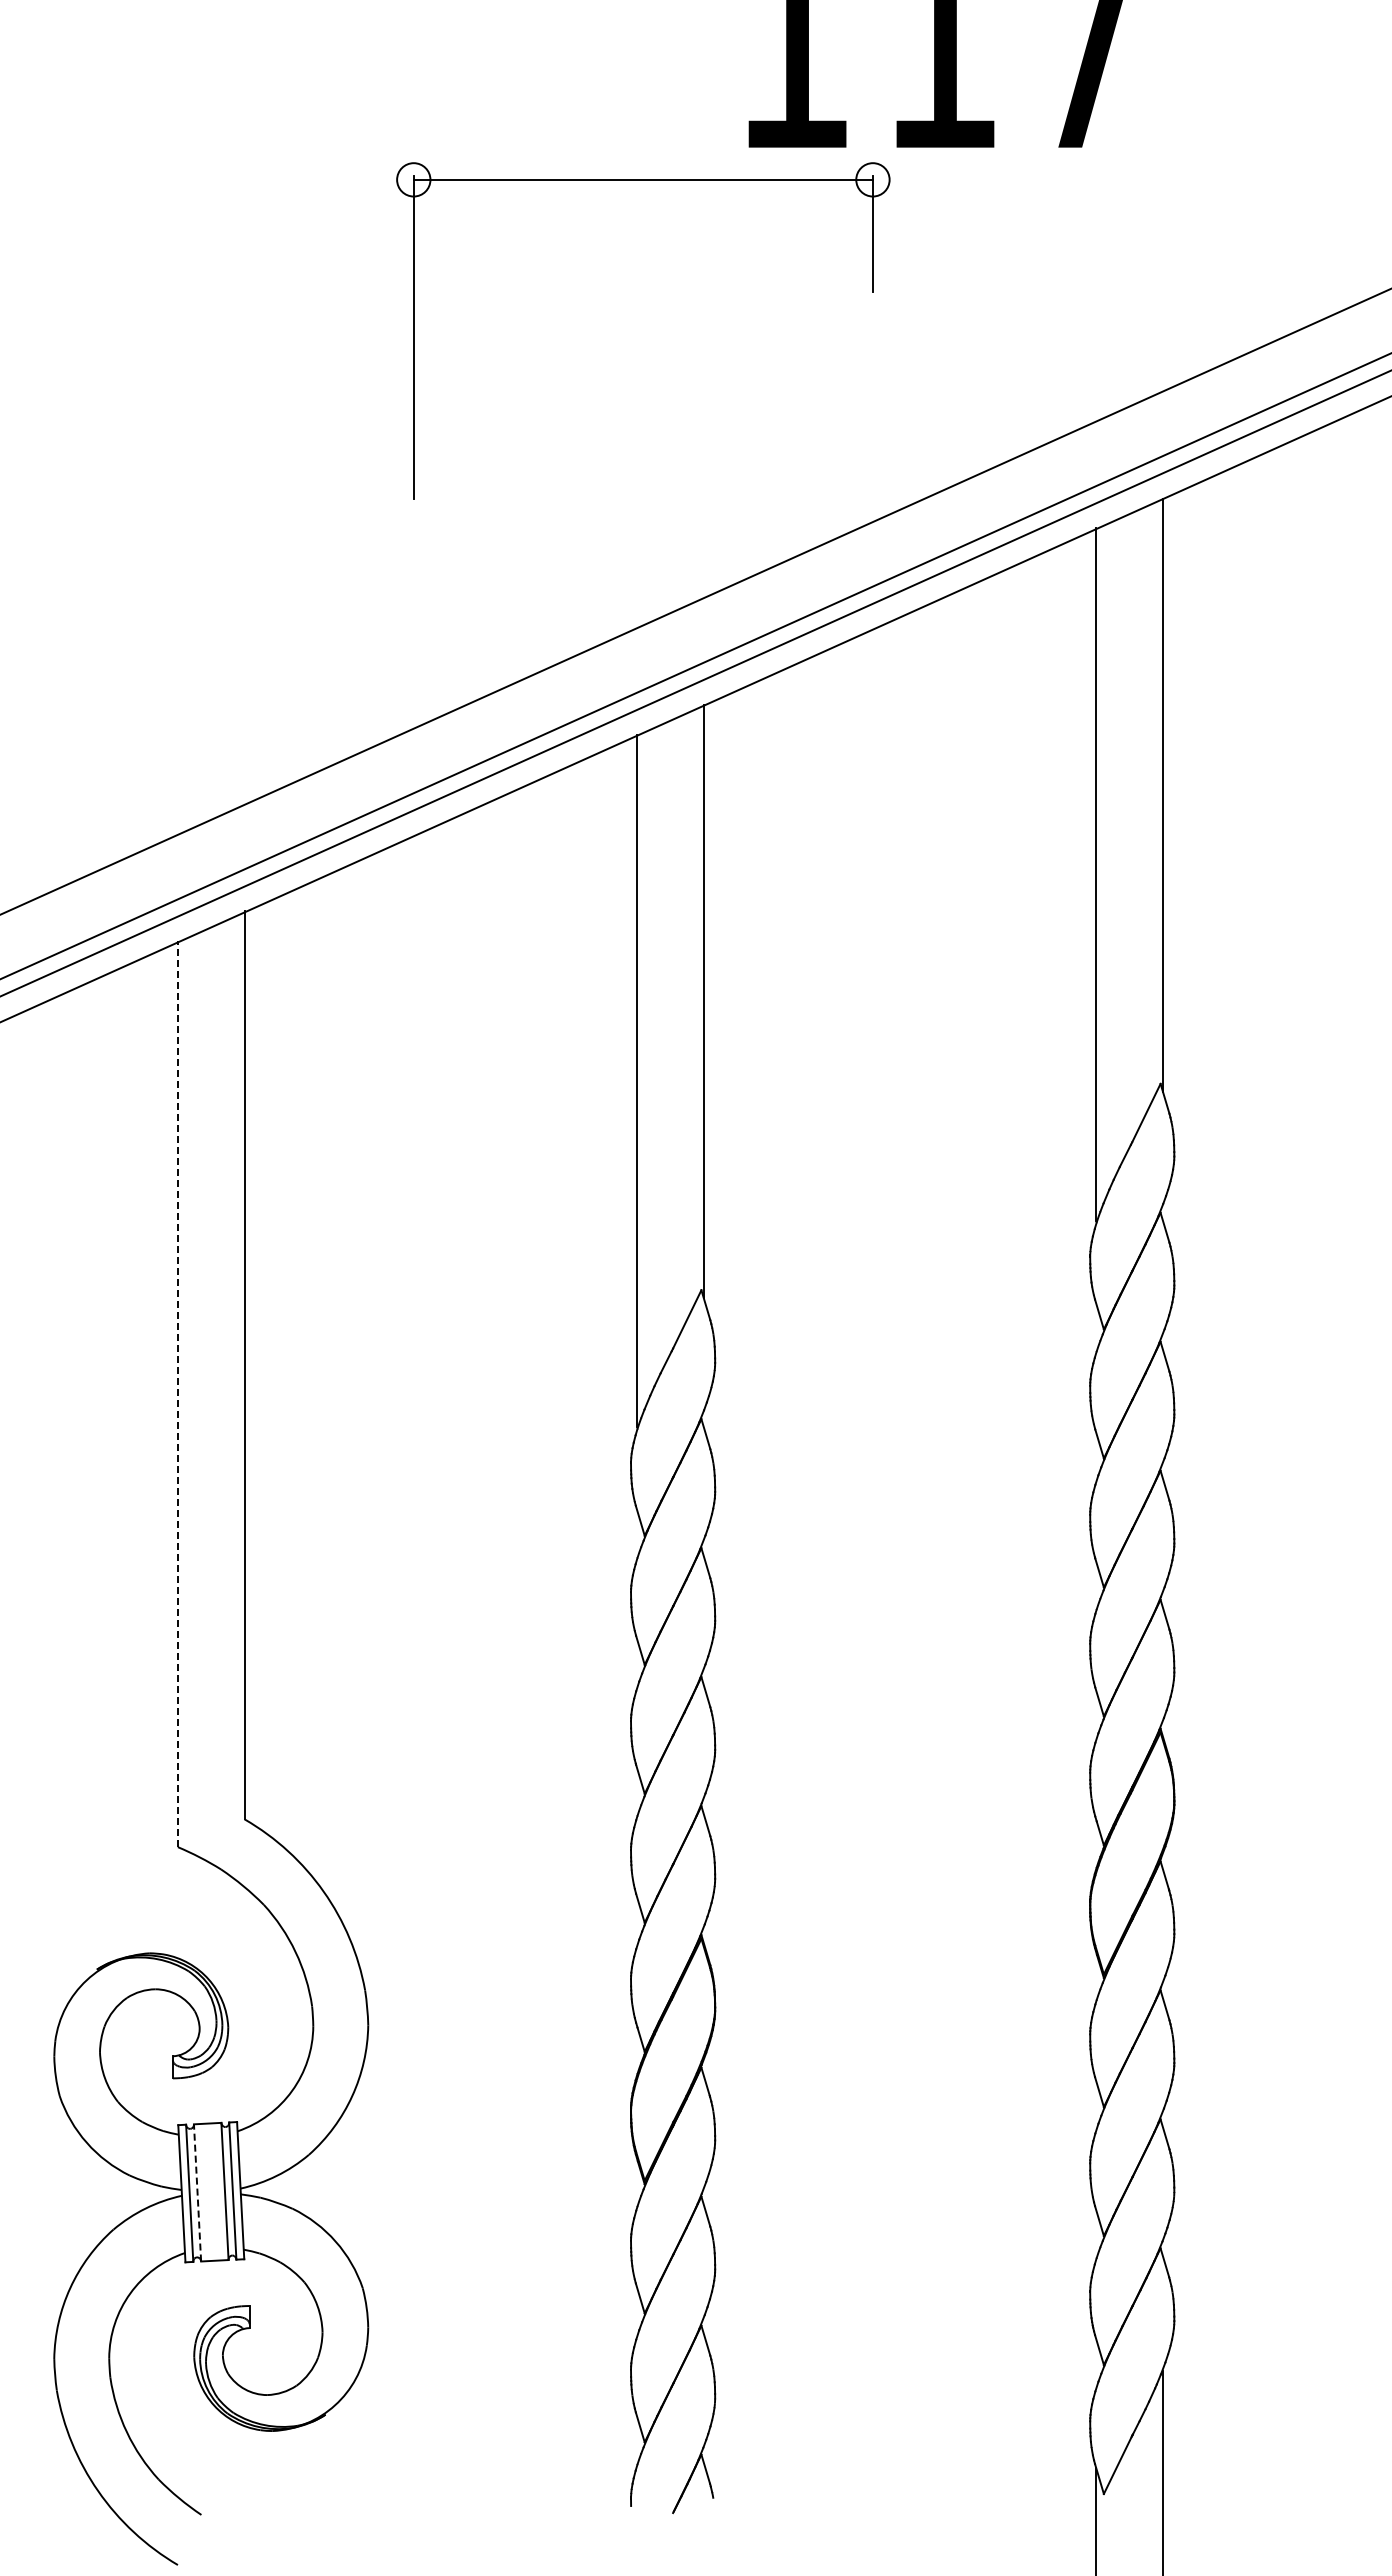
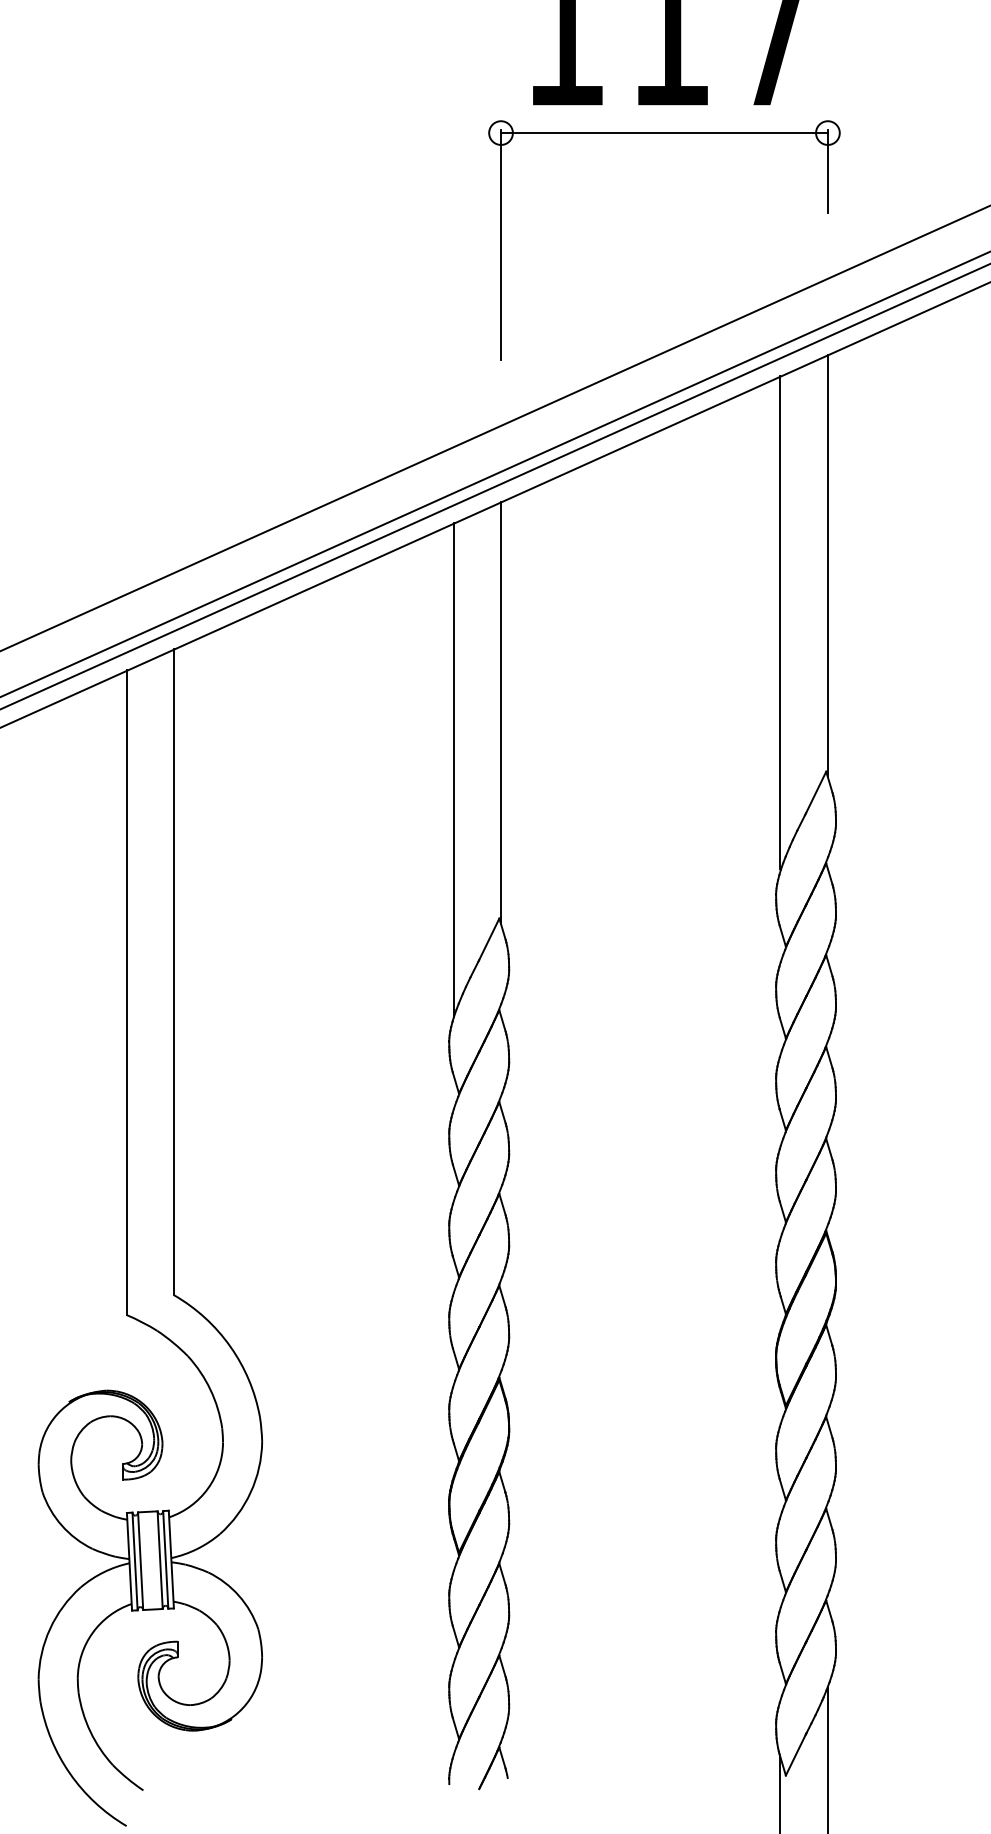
part: (643, 180) -> (664, 133), moved
line: (177, 1394) -> (126, 992), dashed -> solid
line: (197, 2192) -> (140, 1560), dashed -> solid

